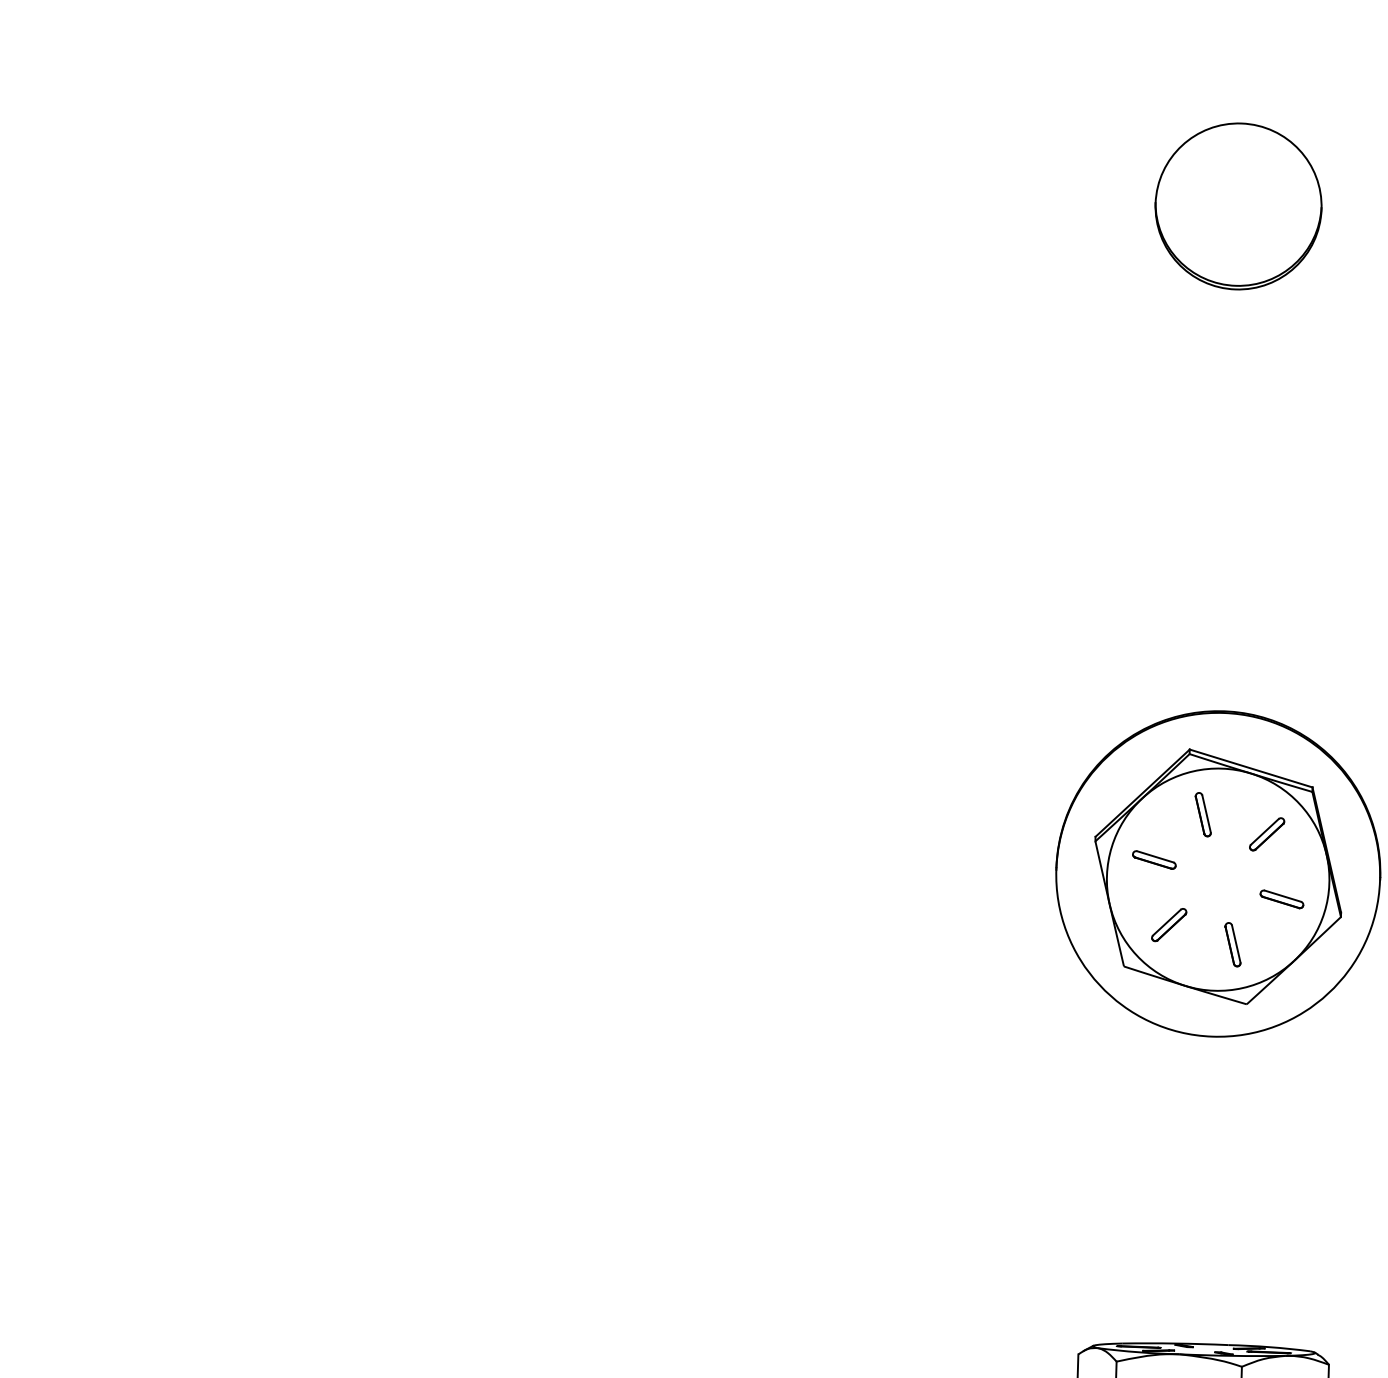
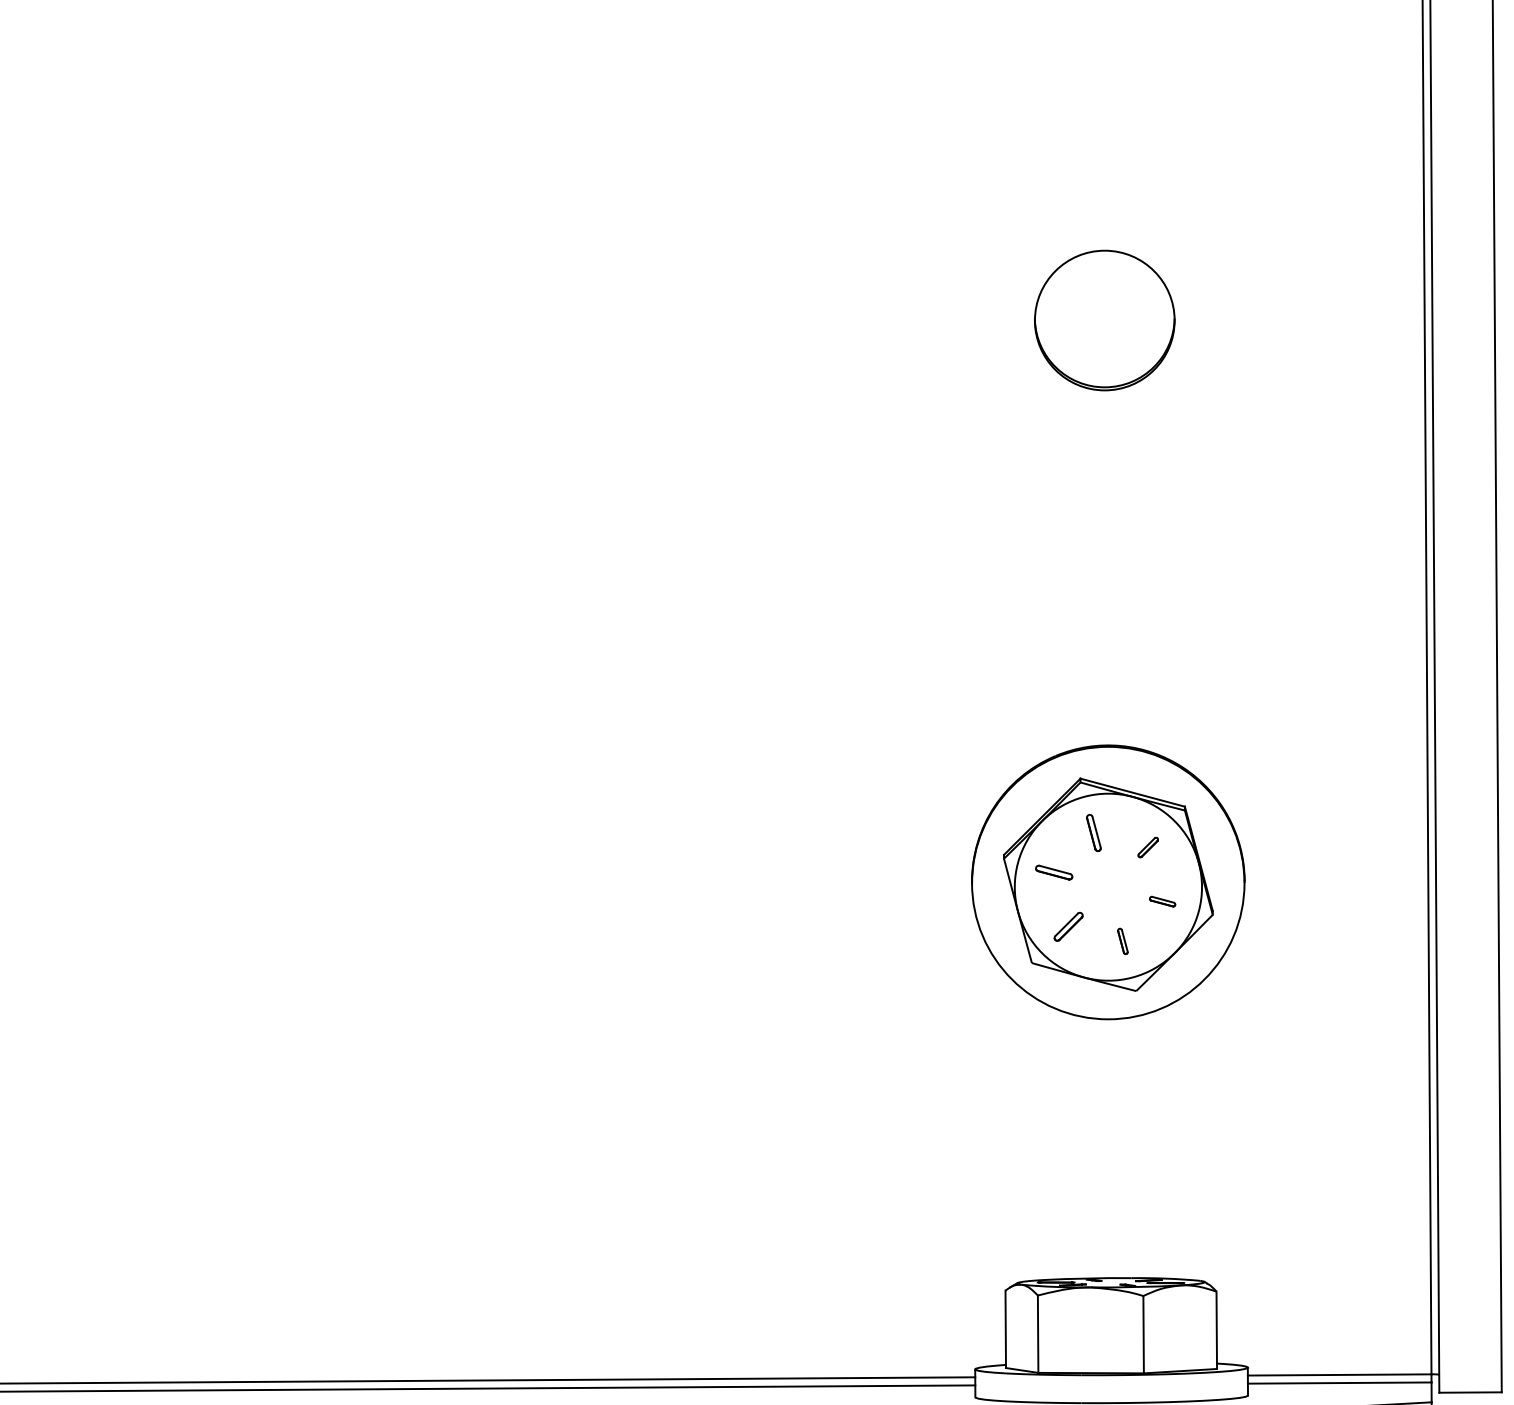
part: (1267, 834) -> (1148, 847), size x0.7
part: (1281, 899) -> (1162, 901), size x0.7
part: (1232, 944) -> (1122, 941), size x0.7

